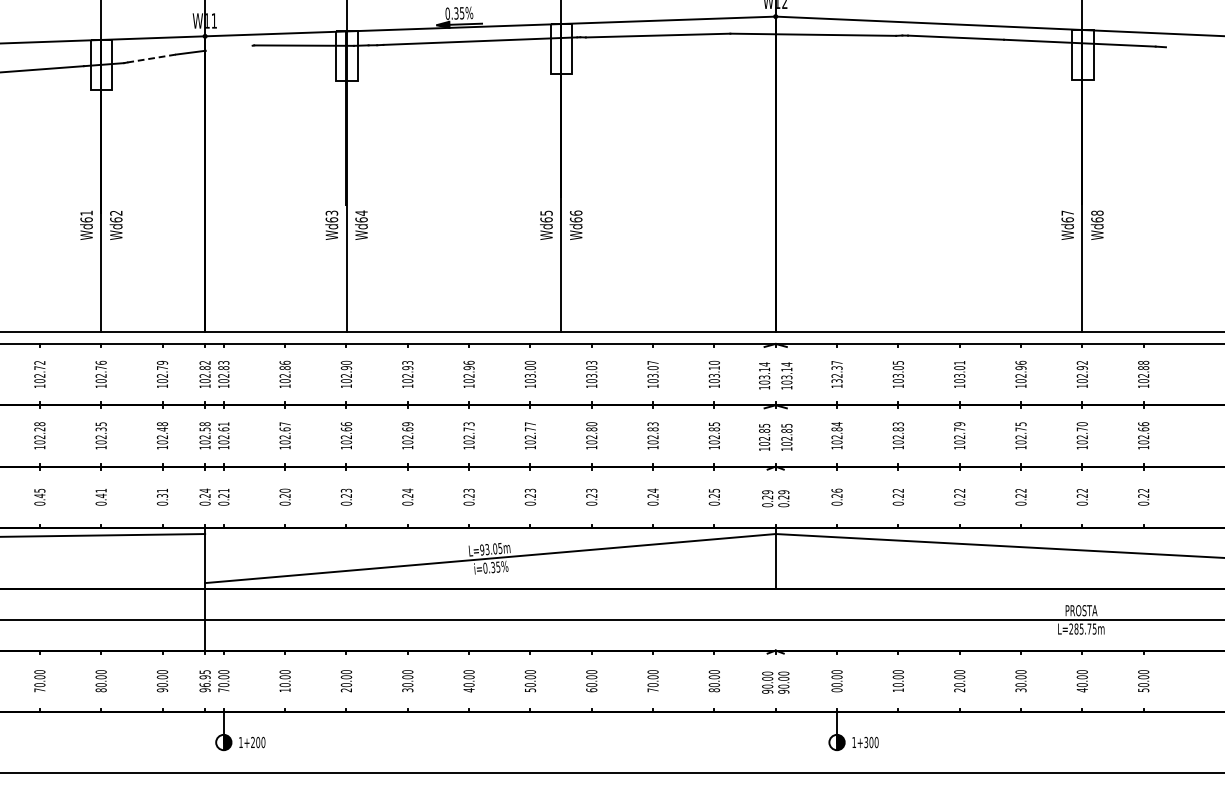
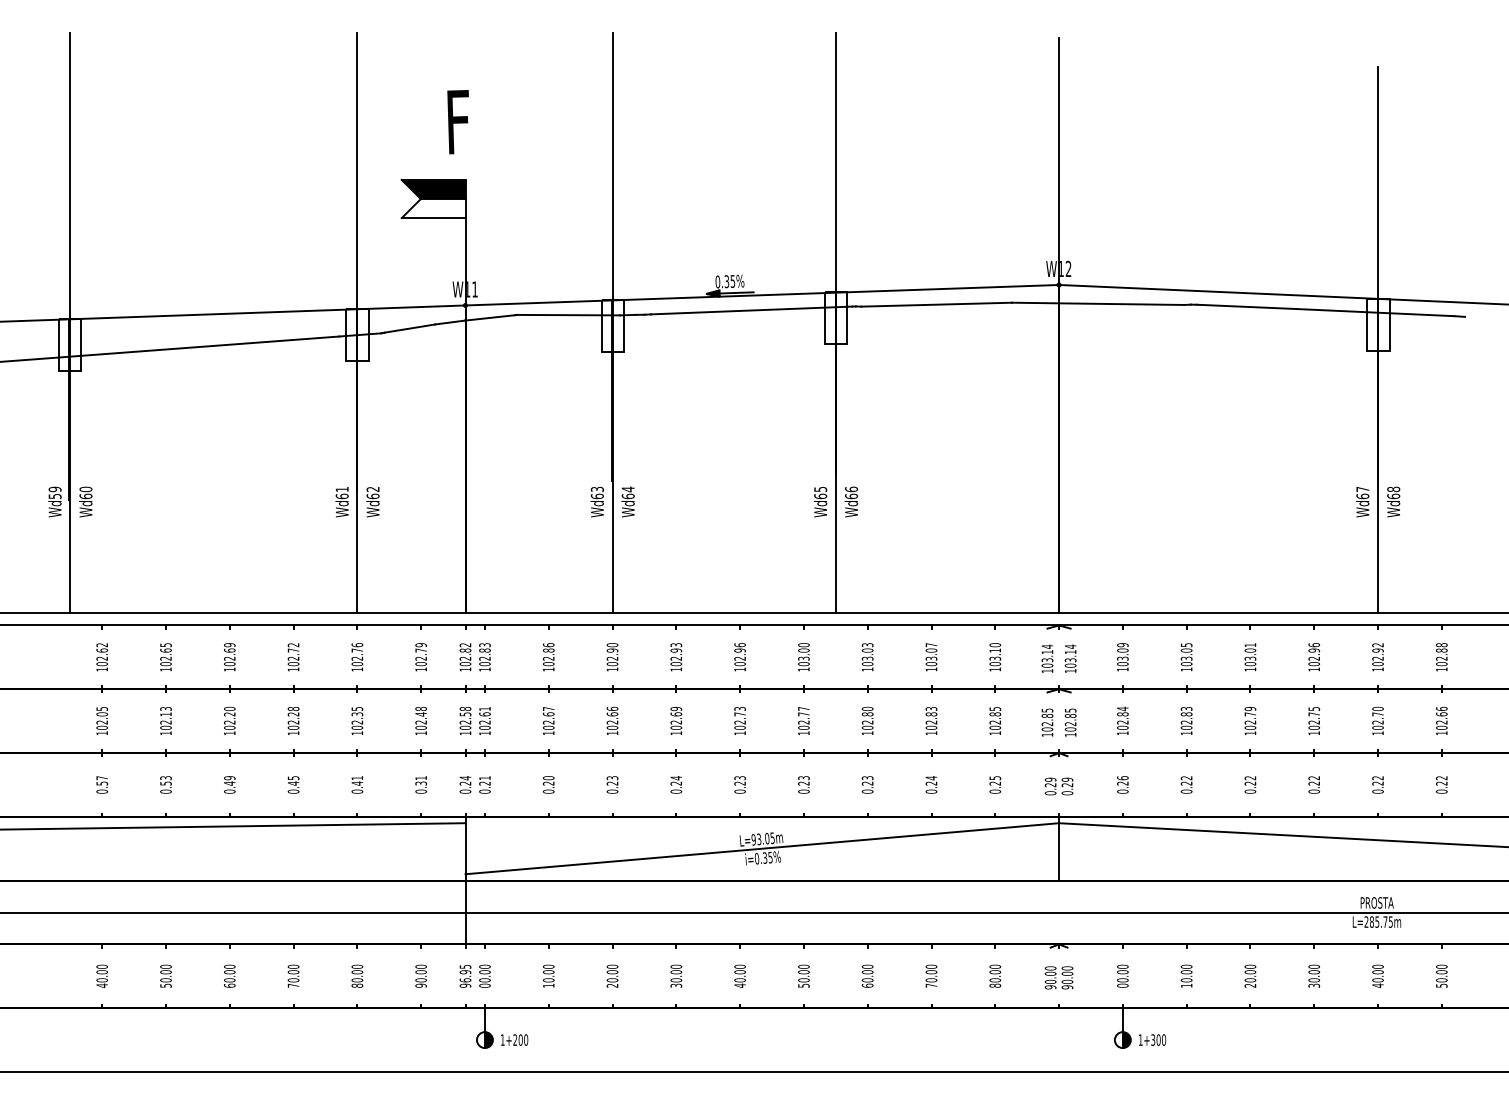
line: (228, 47) -> (489, 317), added
line: (151, 58) -> (409, 328), dashed -> solid
text: (836, 371) -> (1122, 654), 132.37 -> 103.09
text: (223, 690) -> (484, 985), 70.00 -> 00.00

